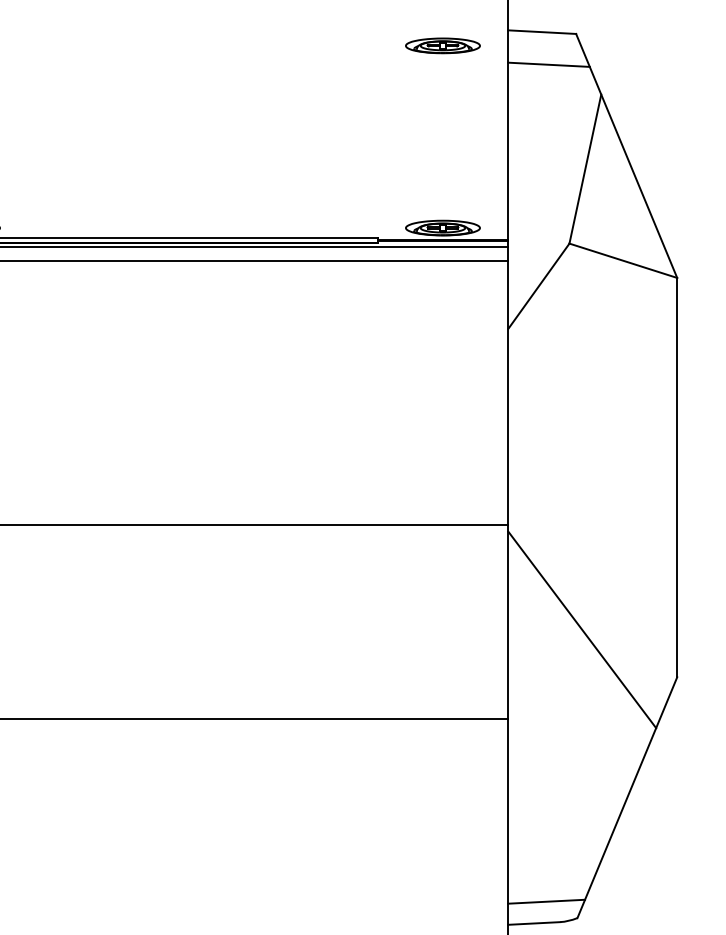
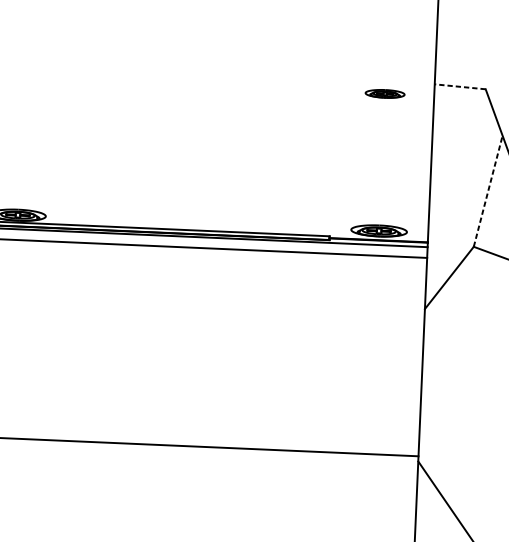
line: (542, 32) -> (460, 87), solid -> dashed
part: (442, 45) -> (384, 93), size x0.7
line: (548, 64) -> (463, 111), removed
line: (585, 168) -> (488, 190), solid -> dashed

